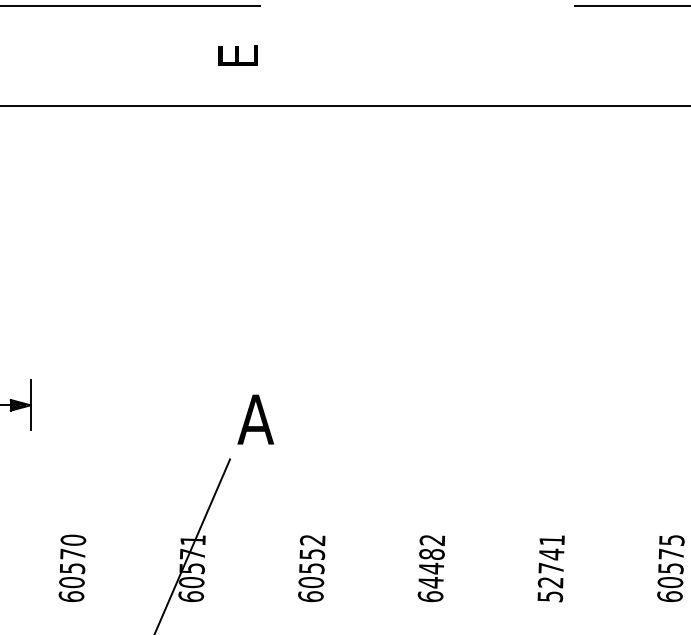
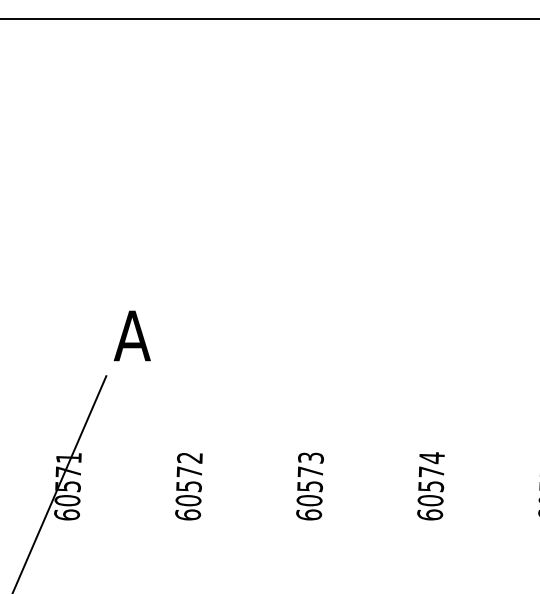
text: (312, 553) -> (189, 471), 60552 -> 60572
text: (431, 561) -> (310, 479), 64482 -> 60573
text: (550, 568) -> (430, 486), 52741 -> 60574

